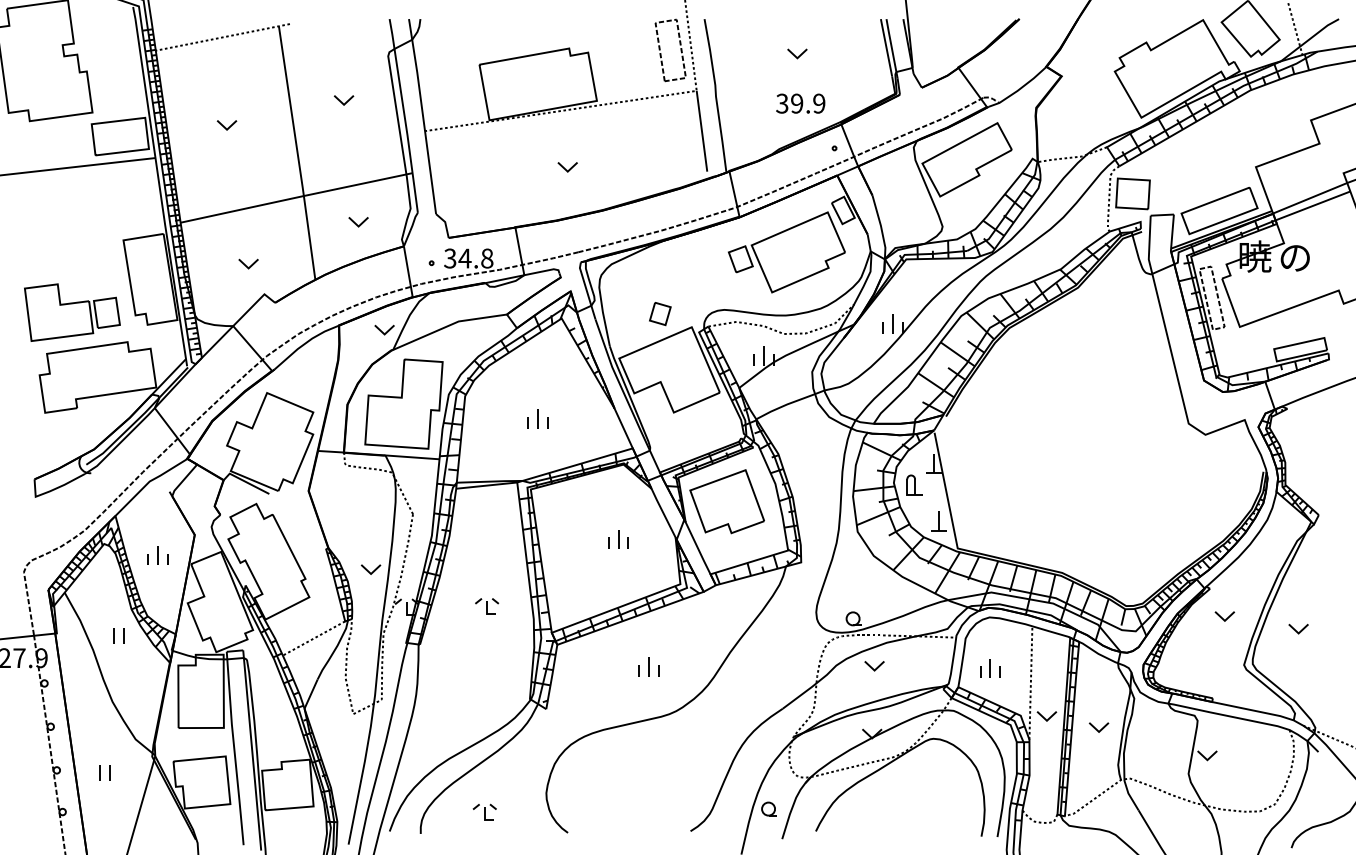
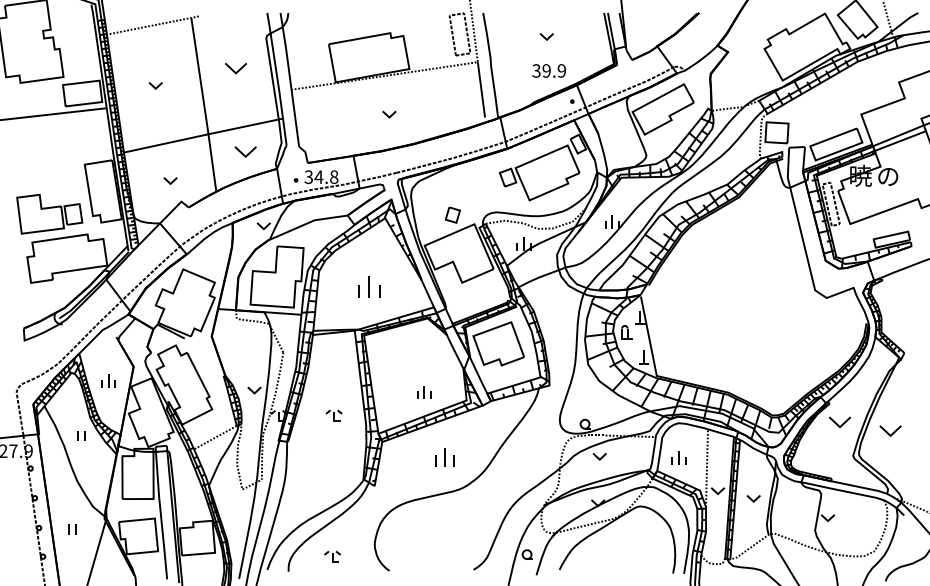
part: (343, 100) -> (235, 68), size x1.6
part: (359, 222) -> (246, 152), size x1.6
part: (537, 419) -> (368, 287), size x1.6
part: (618, 539) -> (424, 392), moved
part: (1224, 616) -> (839, 422), size x1.6
part: (1298, 629) -> (890, 431), size x1.6
part: (648, 665) -> (444, 456), size x1.4

